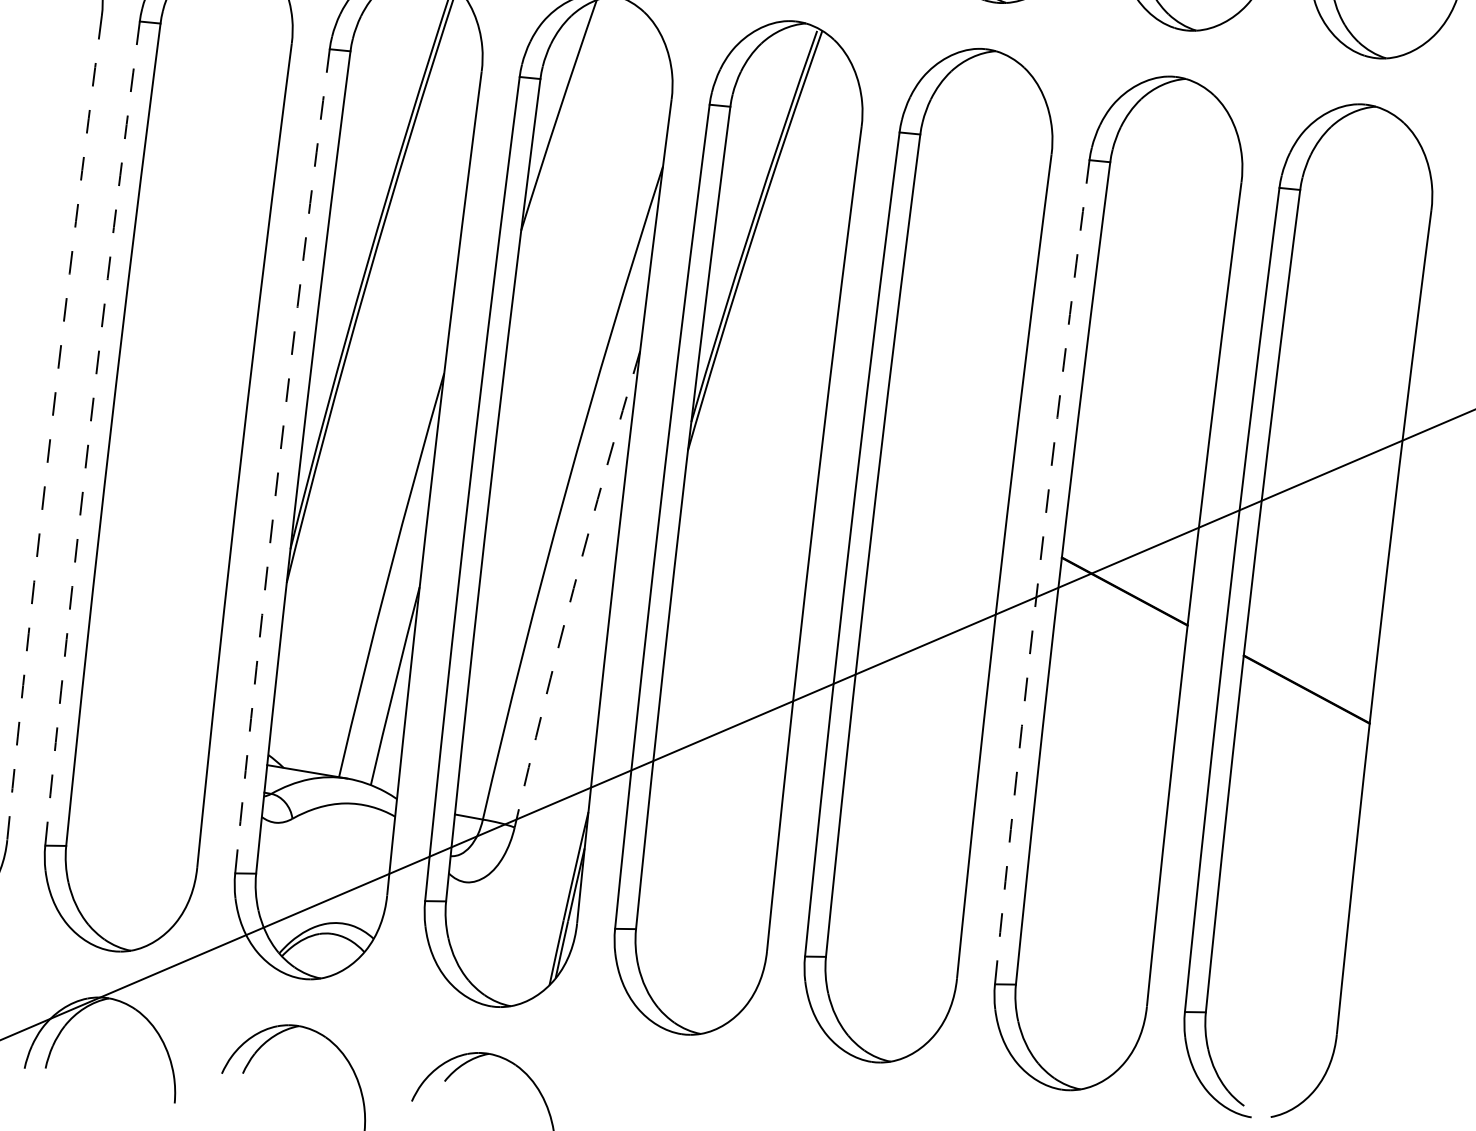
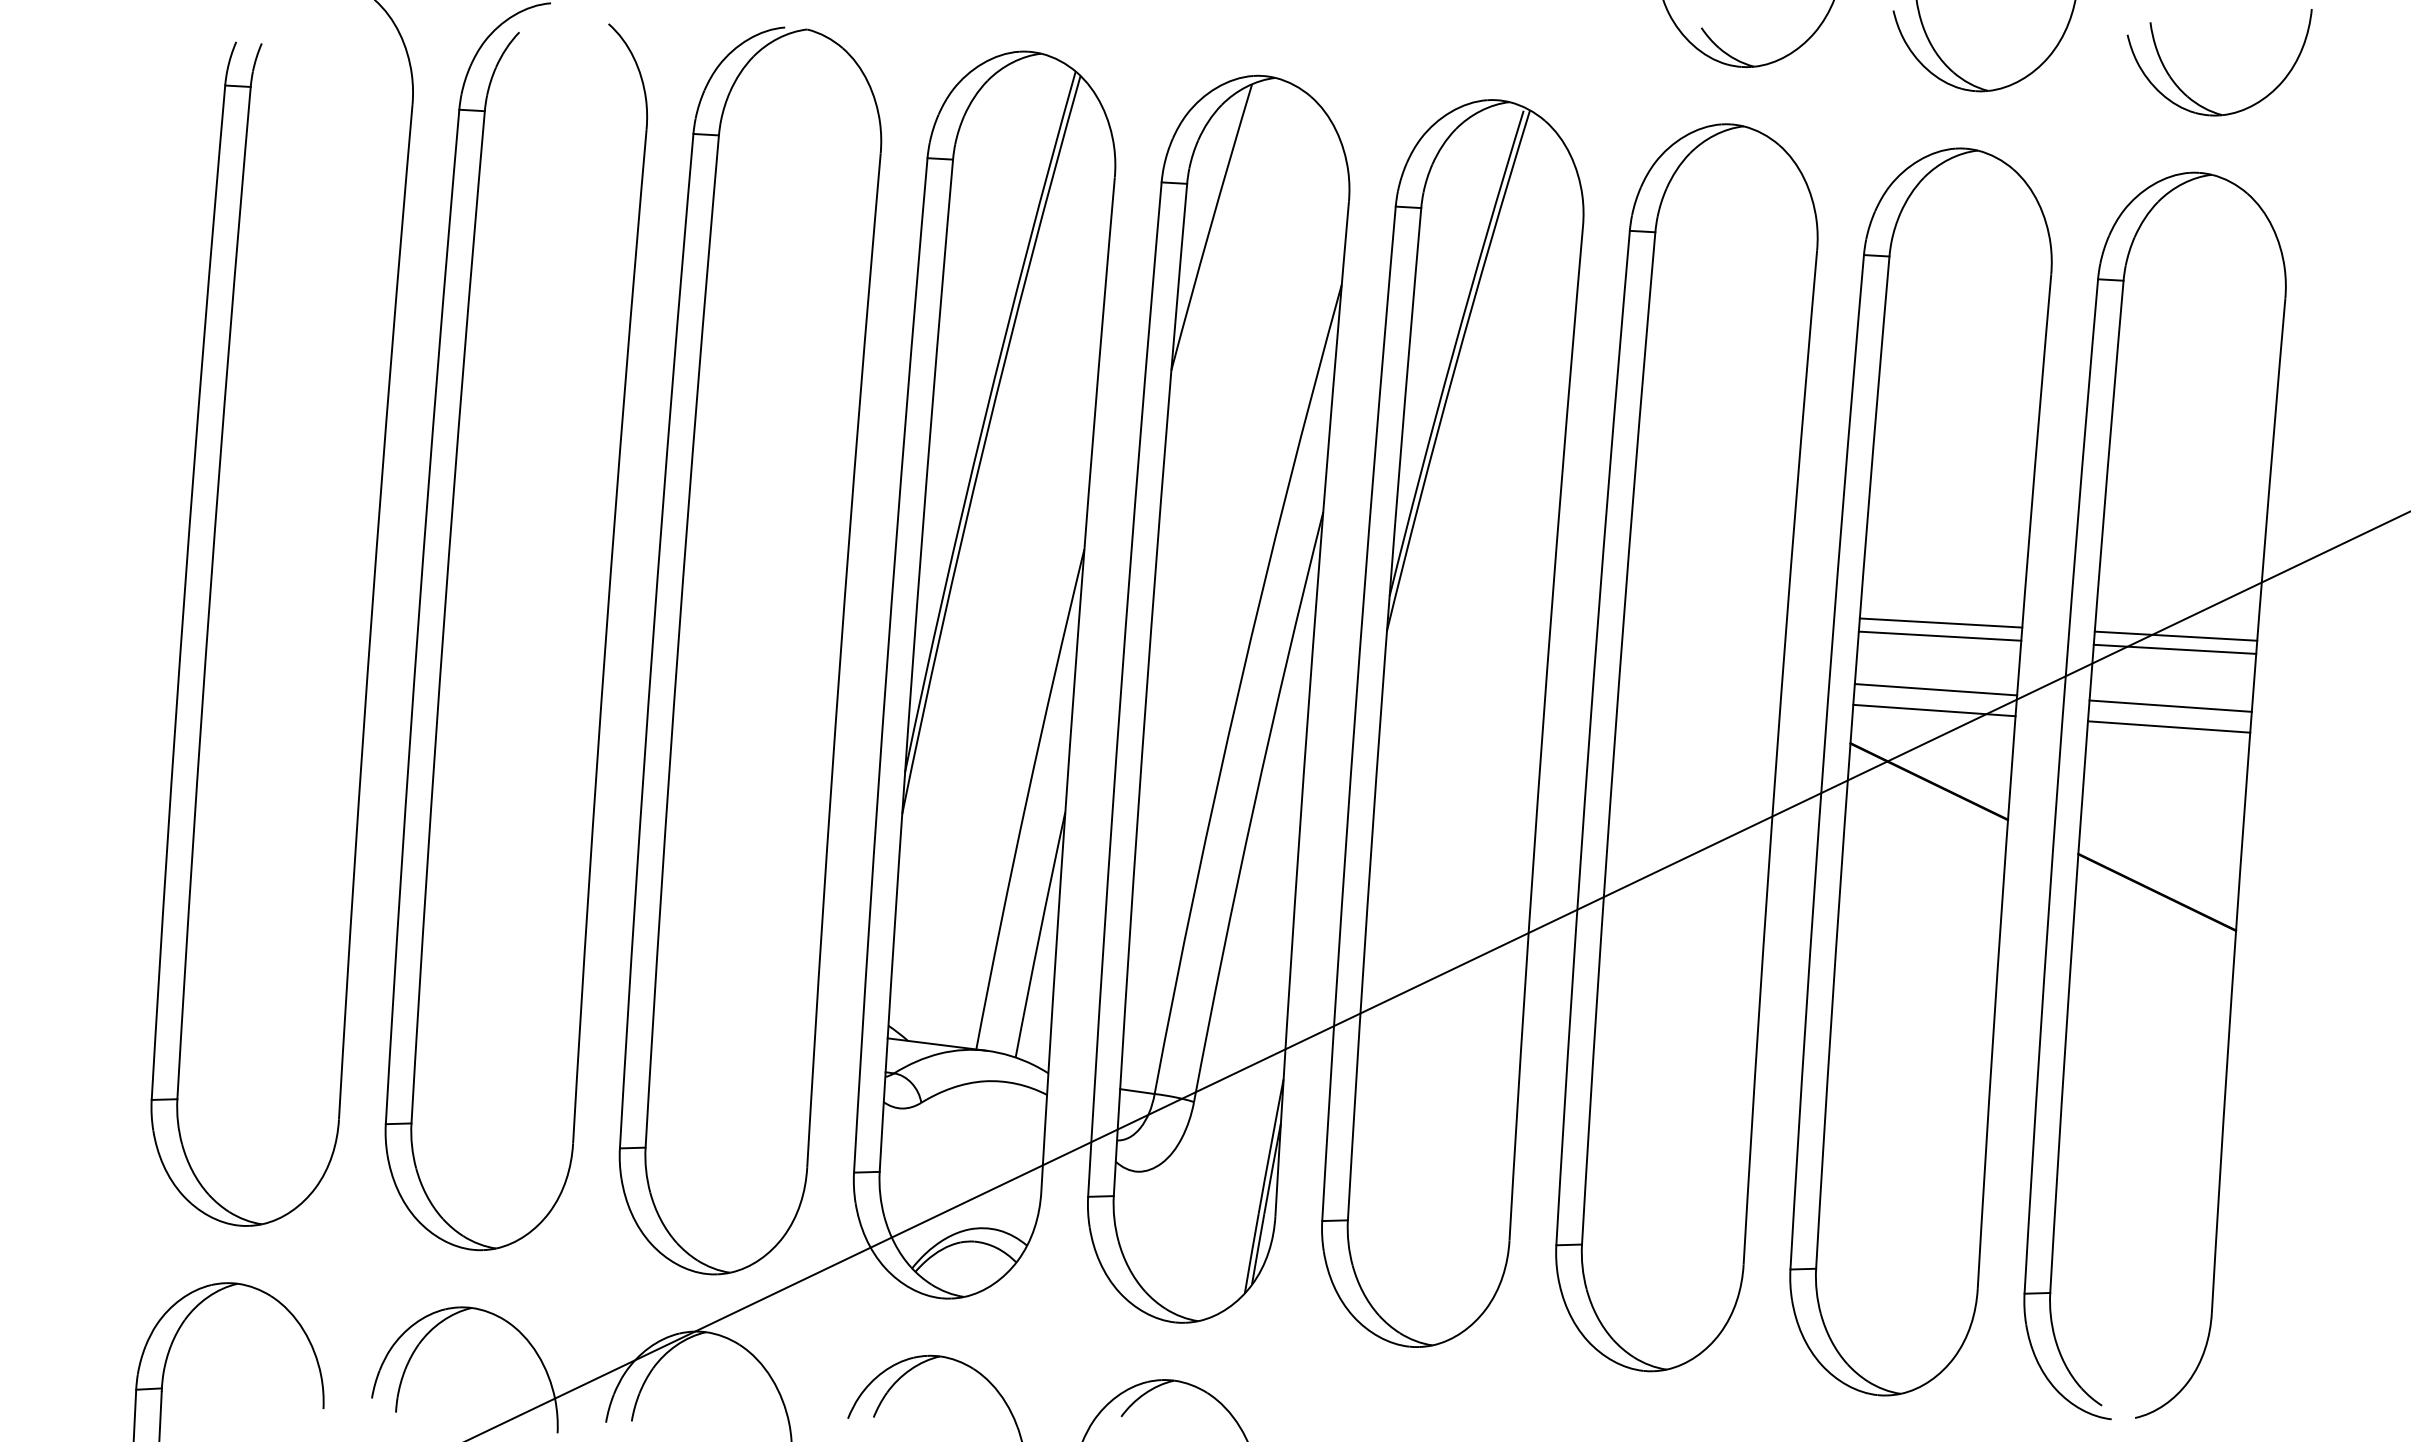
arc: (51, 428) -> (606, 636), dashed -> solid
arc: (89, 432) -> (652, 640), dashed -> solid
arc: (279, 461) -> (887, 665), dashed -> solid
line: (1139, 462) -> (1940, 622), added
line: (1138, 472) -> (1939, 635), added
line: (1330, 480) -> (2175, 635), added
line: (1329, 491) -> (2174, 648), added
line: (1132, 516) -> (1935, 689), added
line: (1131, 533) -> (1934, 710), added
line: (1323, 537) -> (2170, 705), added
line: (1322, 554) -> (2169, 726), added
arc: (1039, 572) -> (1823, 762), dashed -> solid
arc: (574, 588) -> (1254, 806), dashed -> solid

